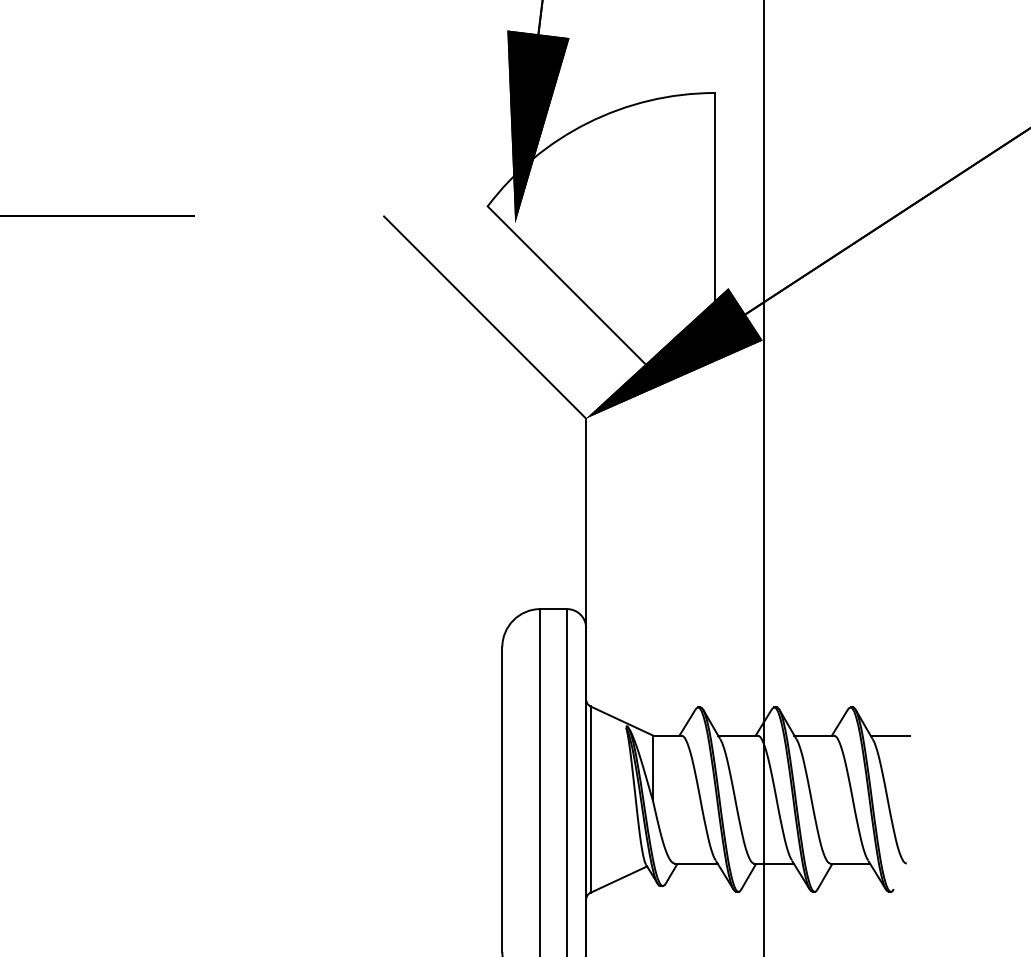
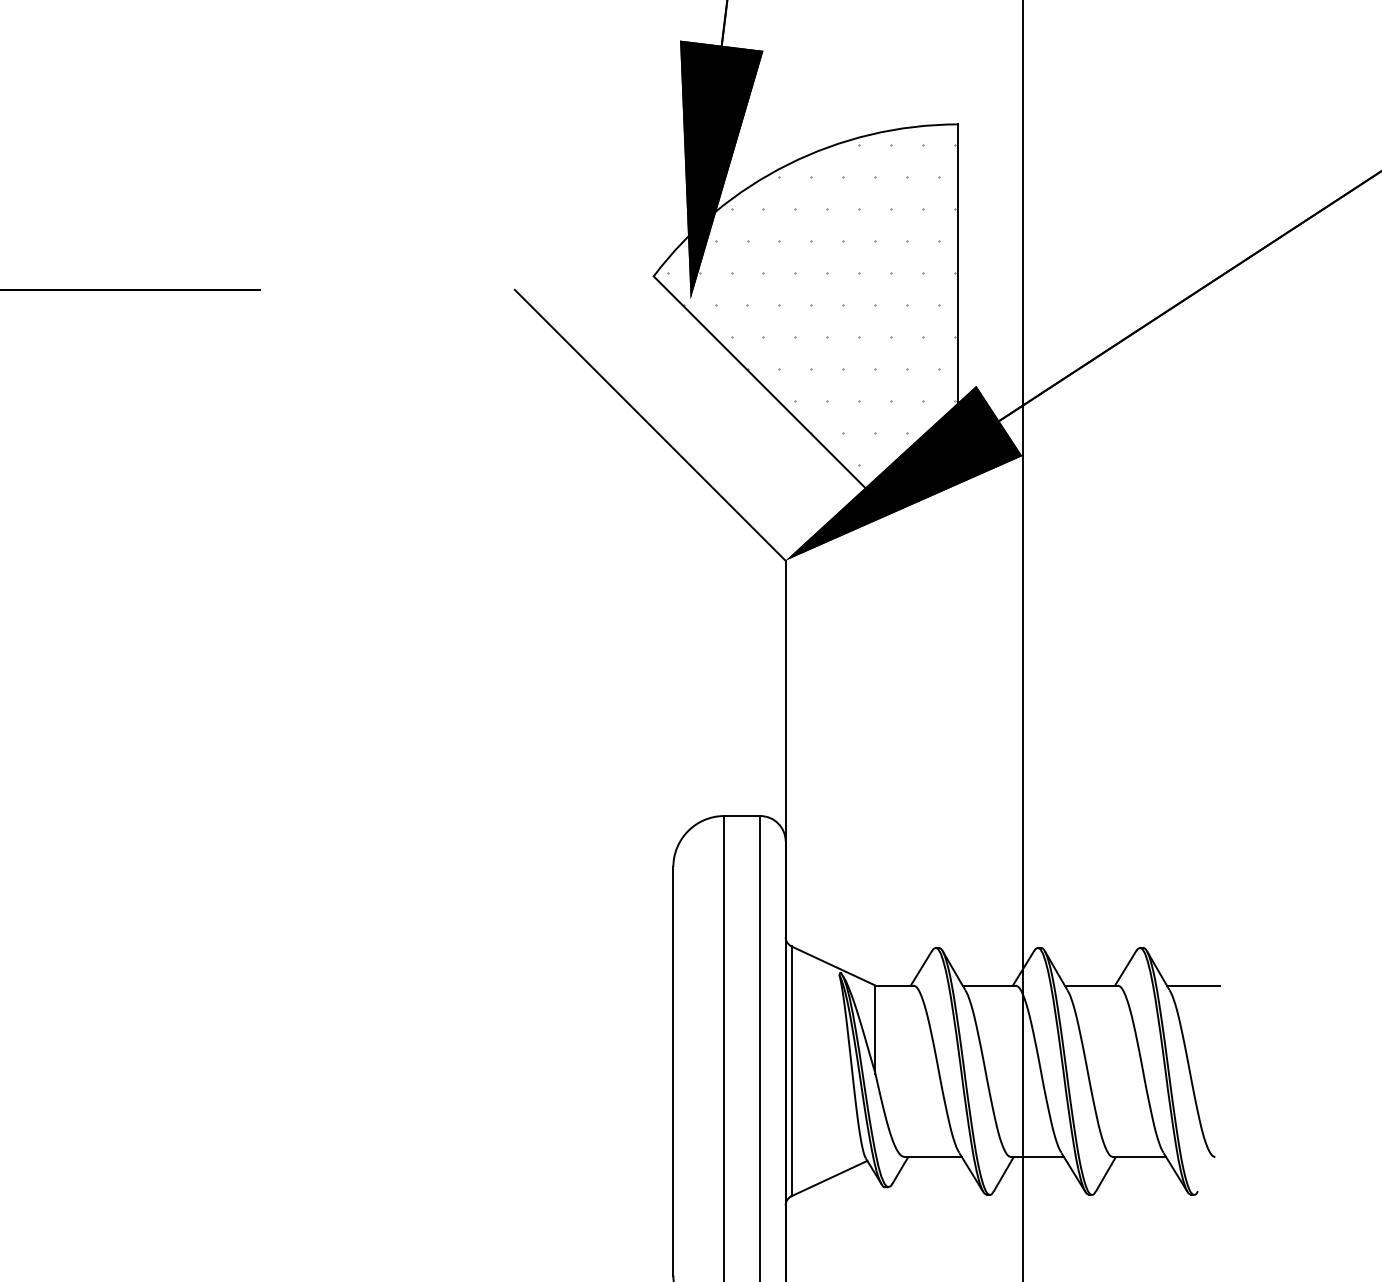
hatch: (605, 239) -> (811, 320), added

